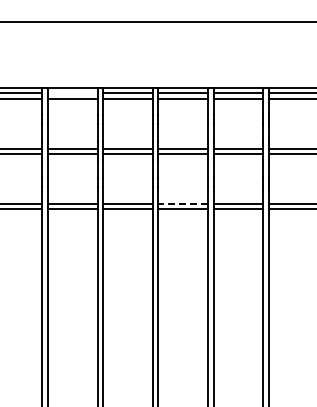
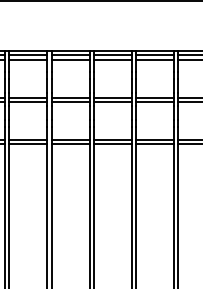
line: (72, 93) -> (28, 55), added
line: (183, 203) -> (112, 139), dashed -> solid

